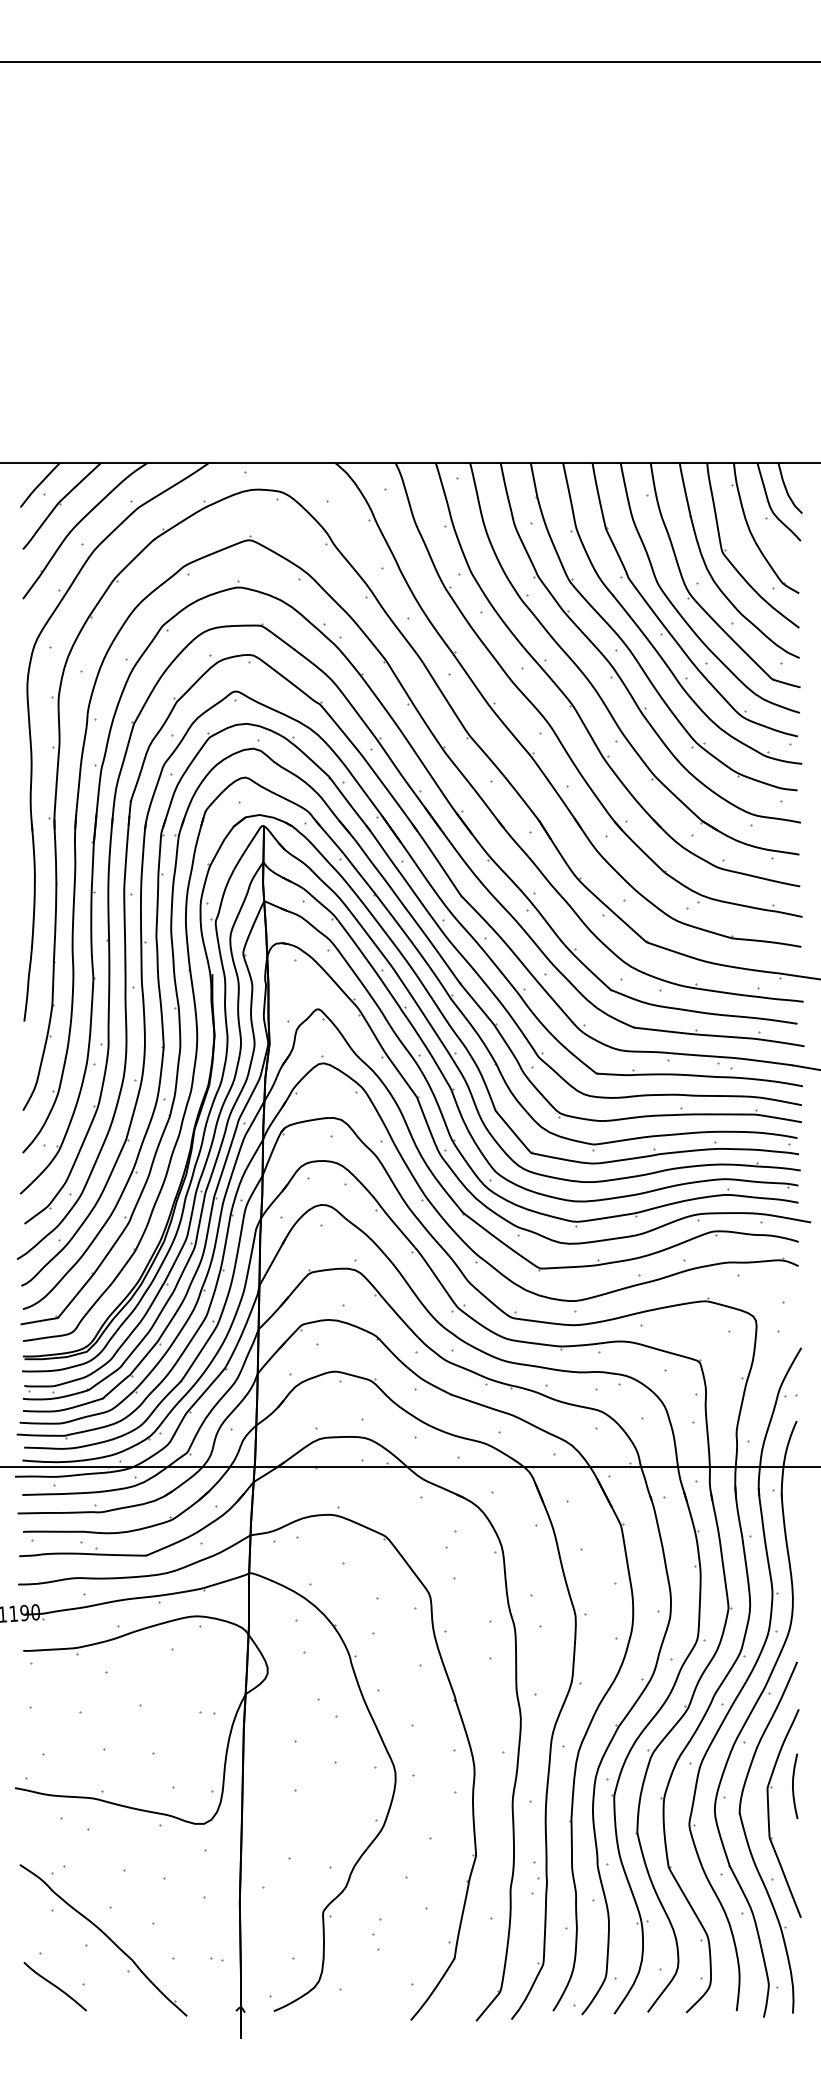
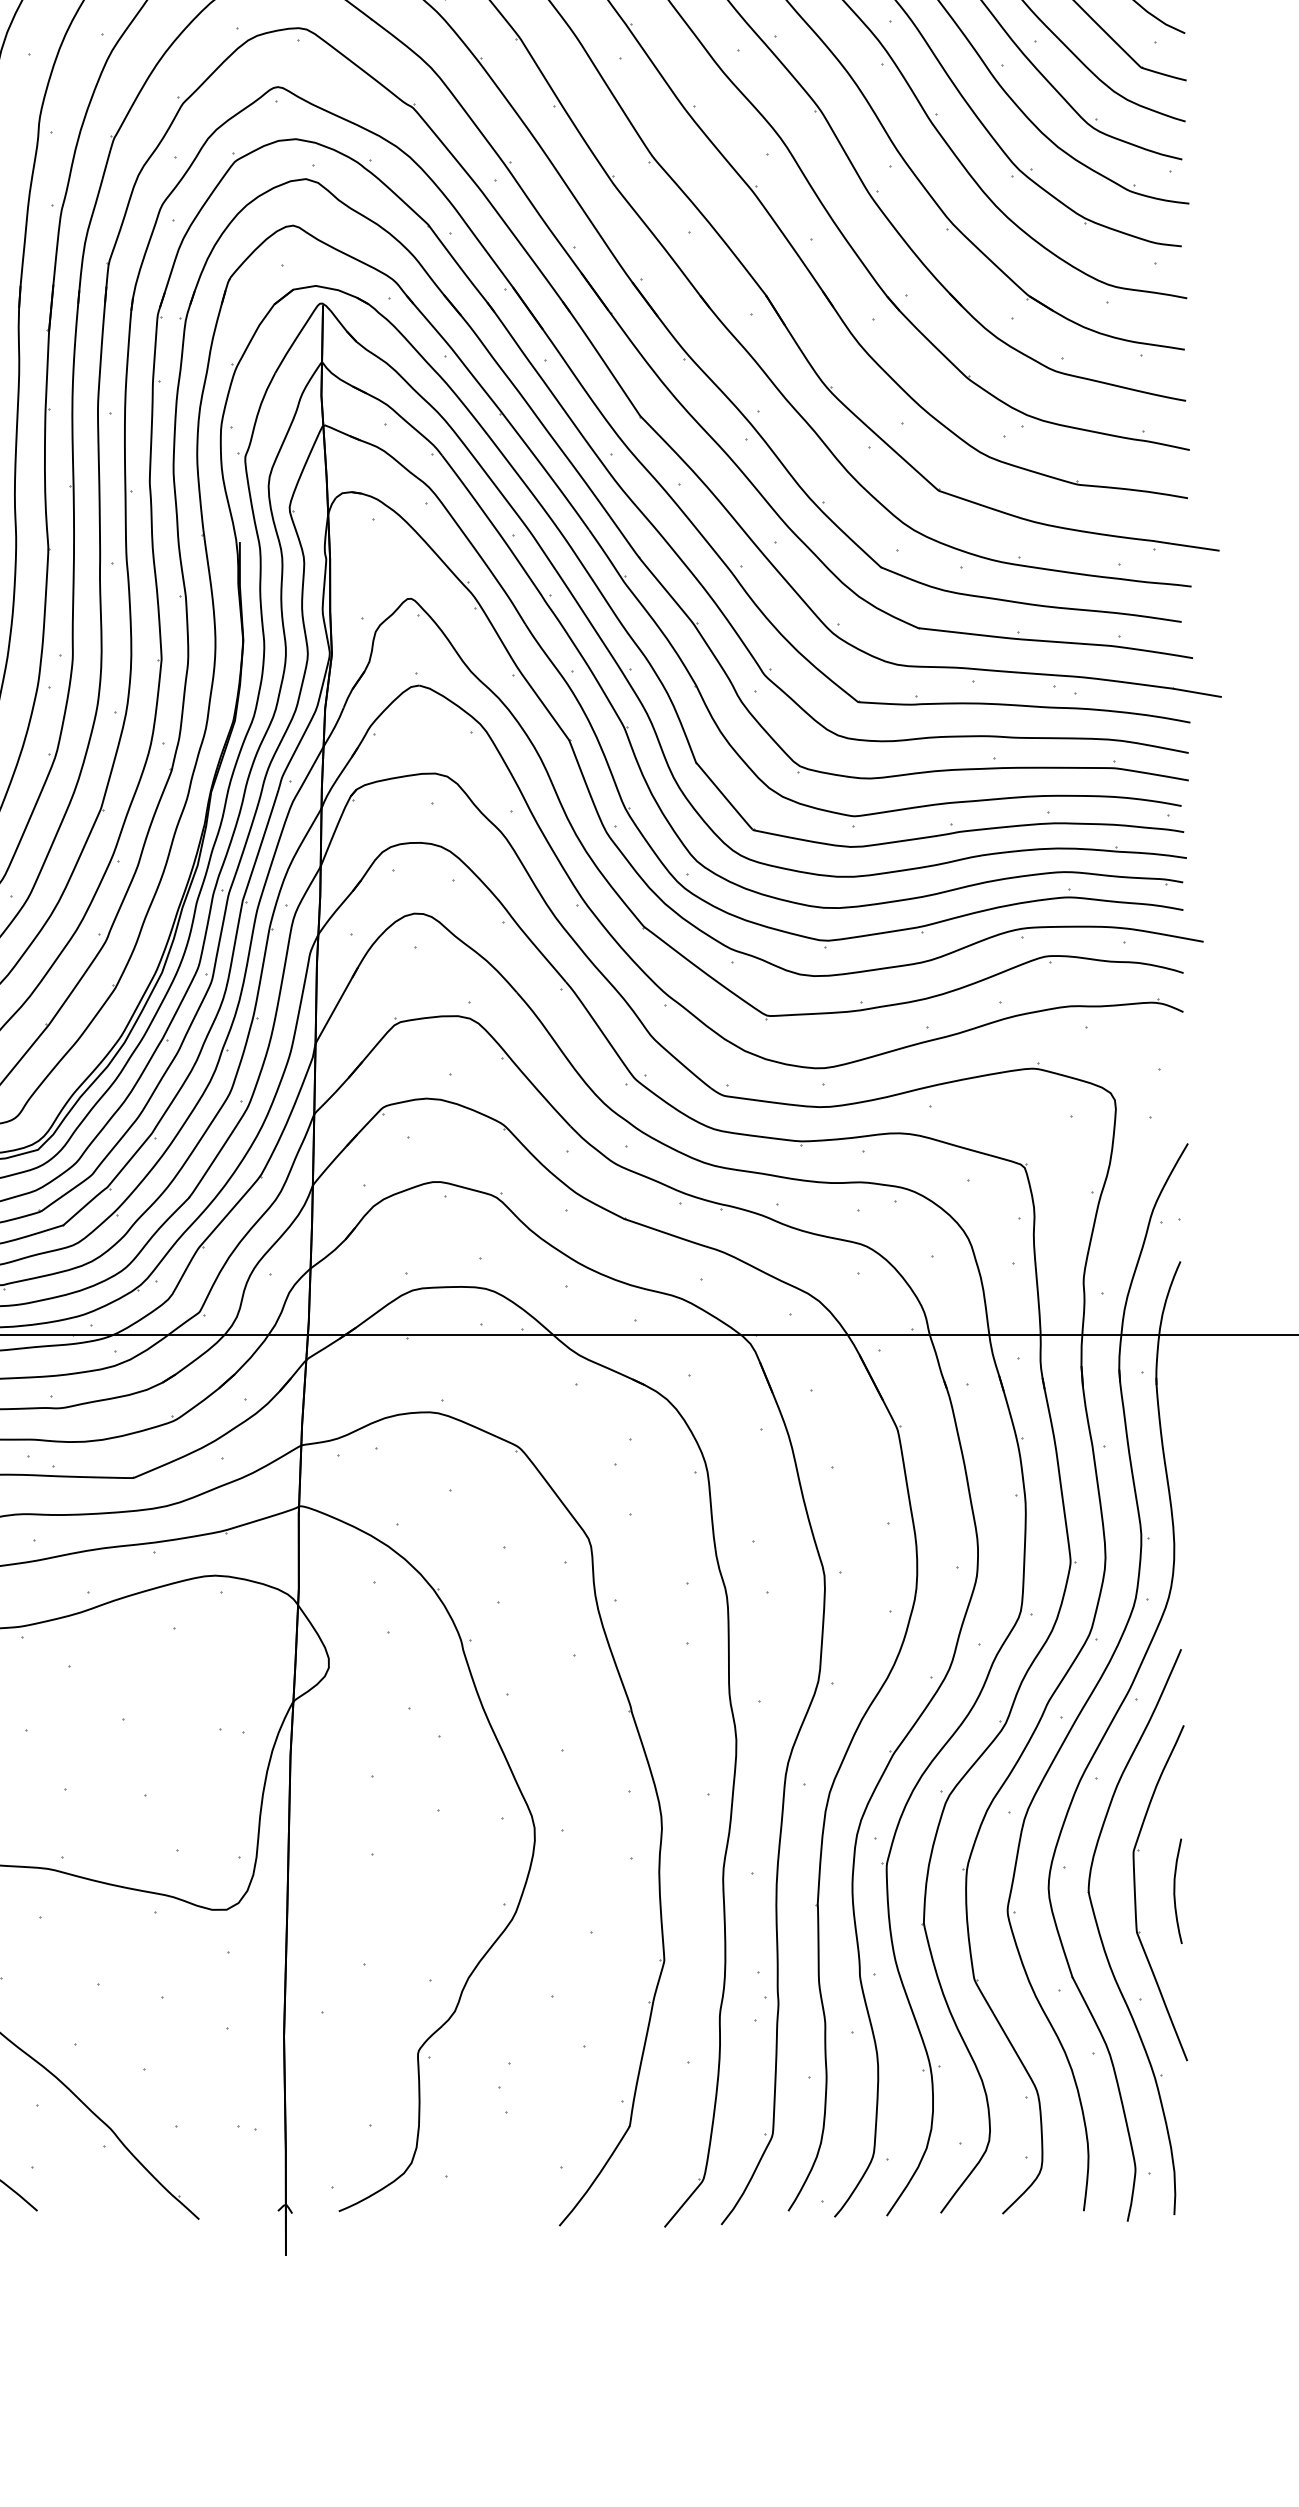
curve: (793, 1786) -> (1175, 1891), moved

